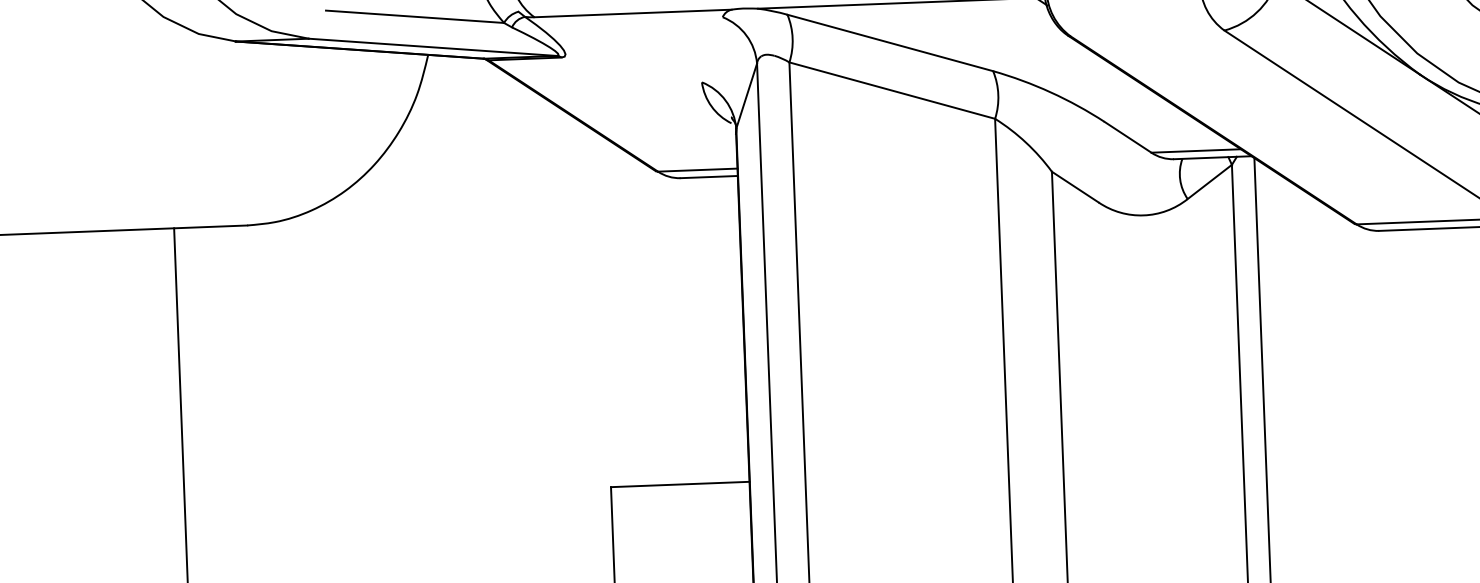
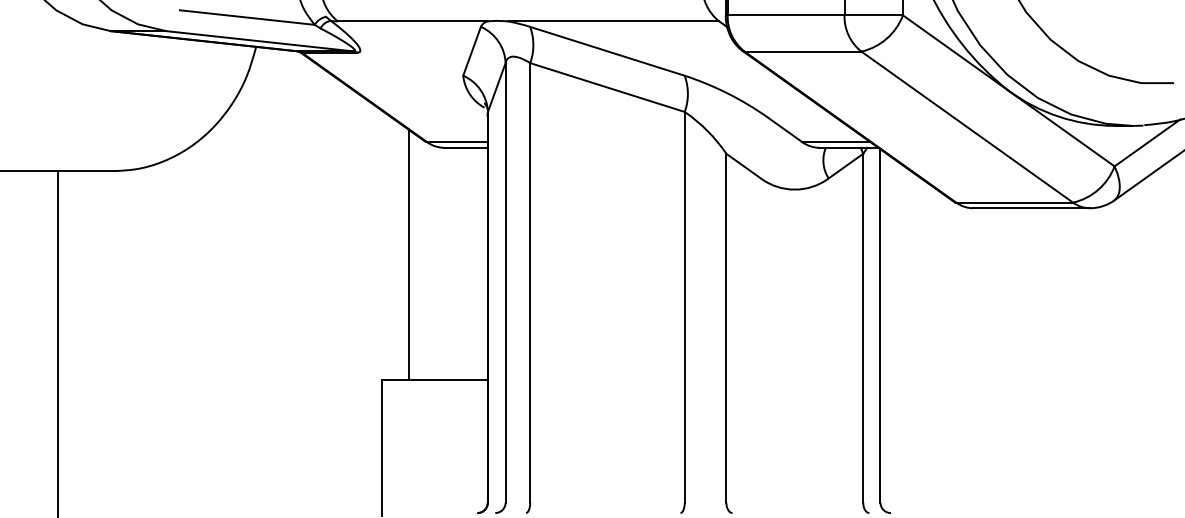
line: (1146, 33) -> (802, 51), added
line: (711, 48) -> (471, 50), added
line: (640, 321) -> (409, 255), added

